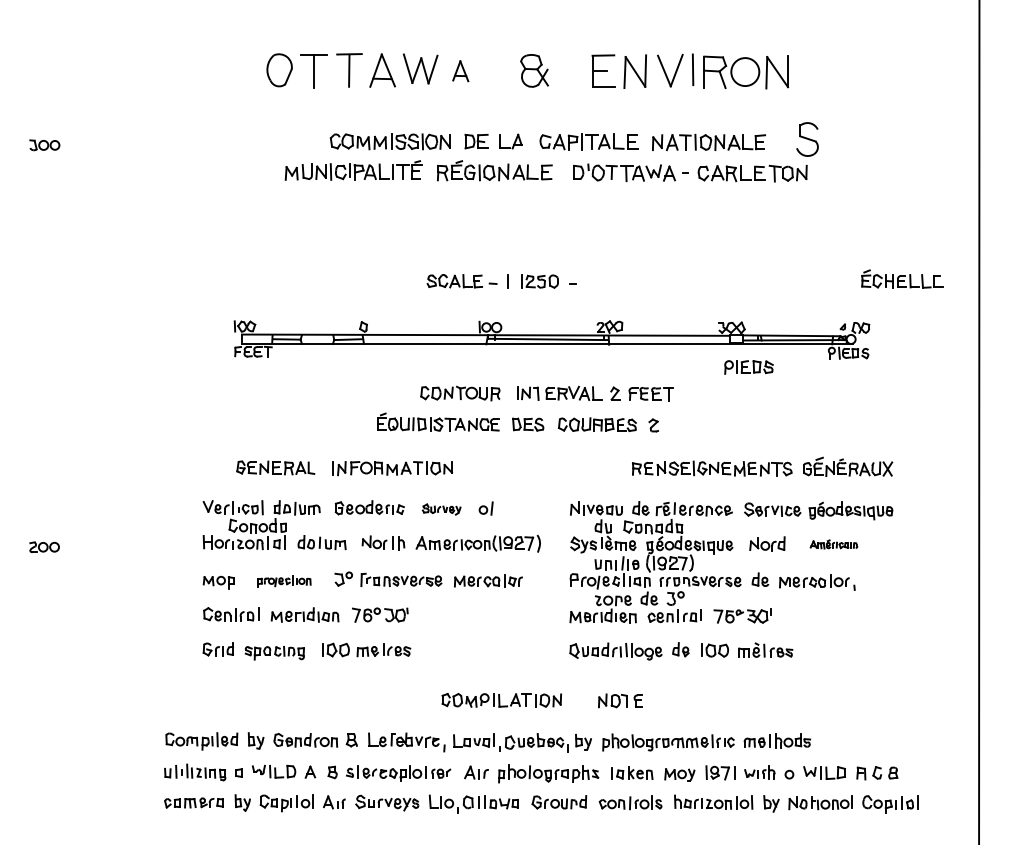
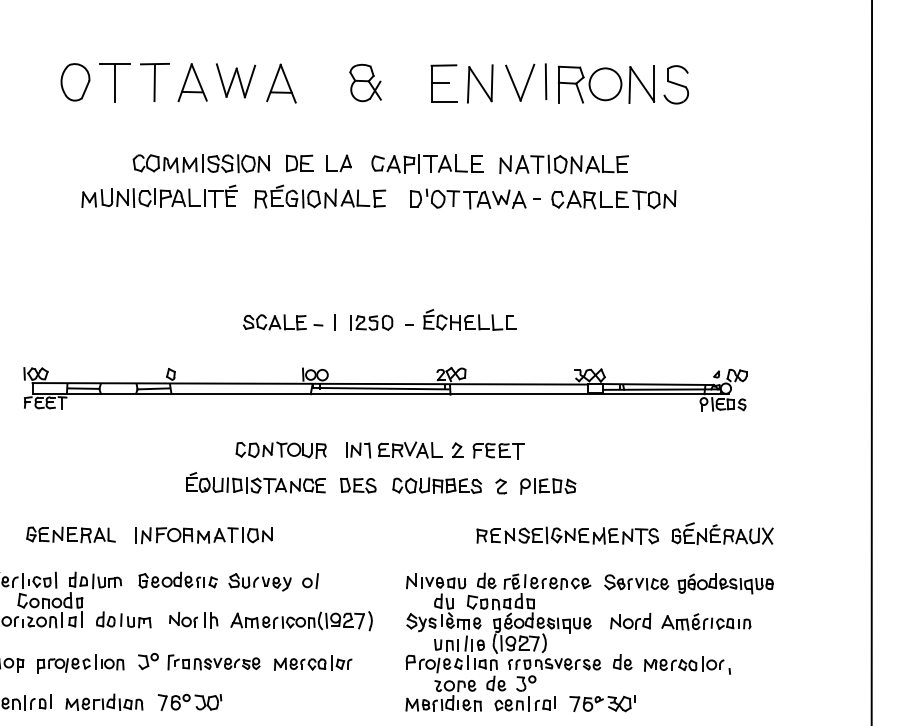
part: (460, 70) -> (281, 82), size x1.67
part: (807, 139) -> (676, 84), moved
part: (902, 278) -> (470, 319), moved
part: (748, 367) -> (547, 486), moved
part: (441, 509) -> (259, 582), size x1.43
part: (833, 544) -> (705, 622), size x1.67
part: (284, 581) -> (81, 664), size x1.43

